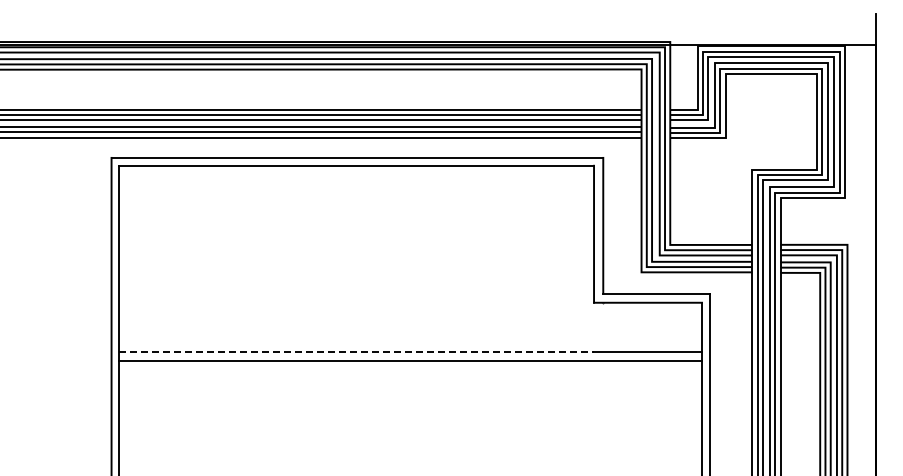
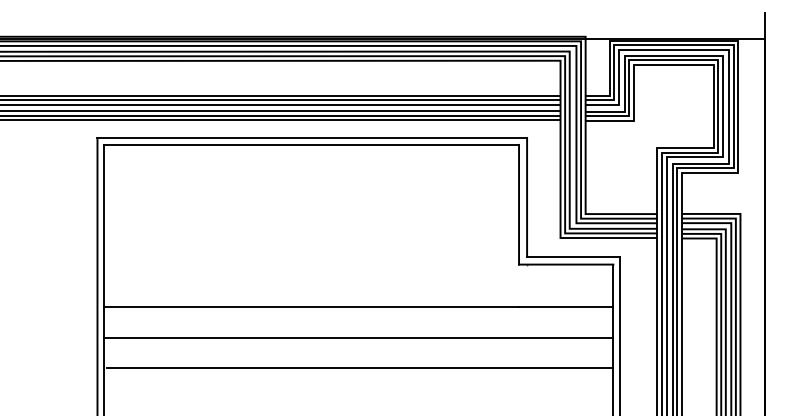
line: (357, 351) -> (312, 307), dashed -> solid
line: (410, 361) -> (358, 337), moved
line: (412, 420) -> (360, 367), added

